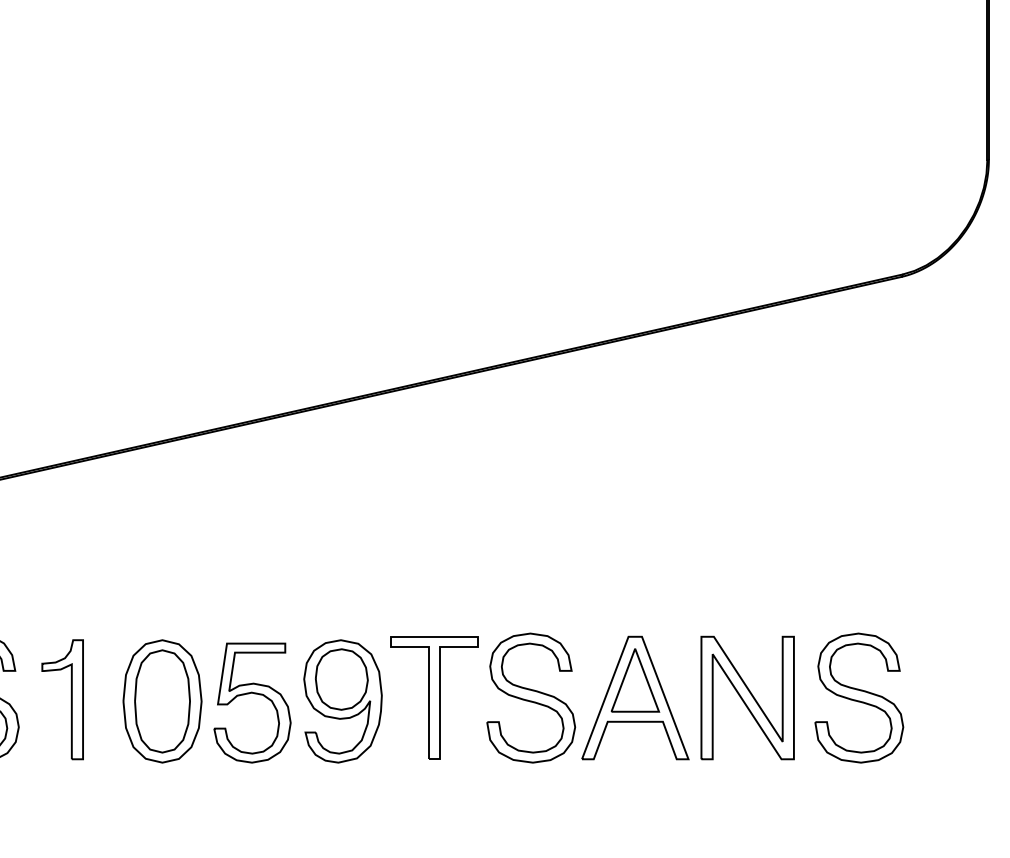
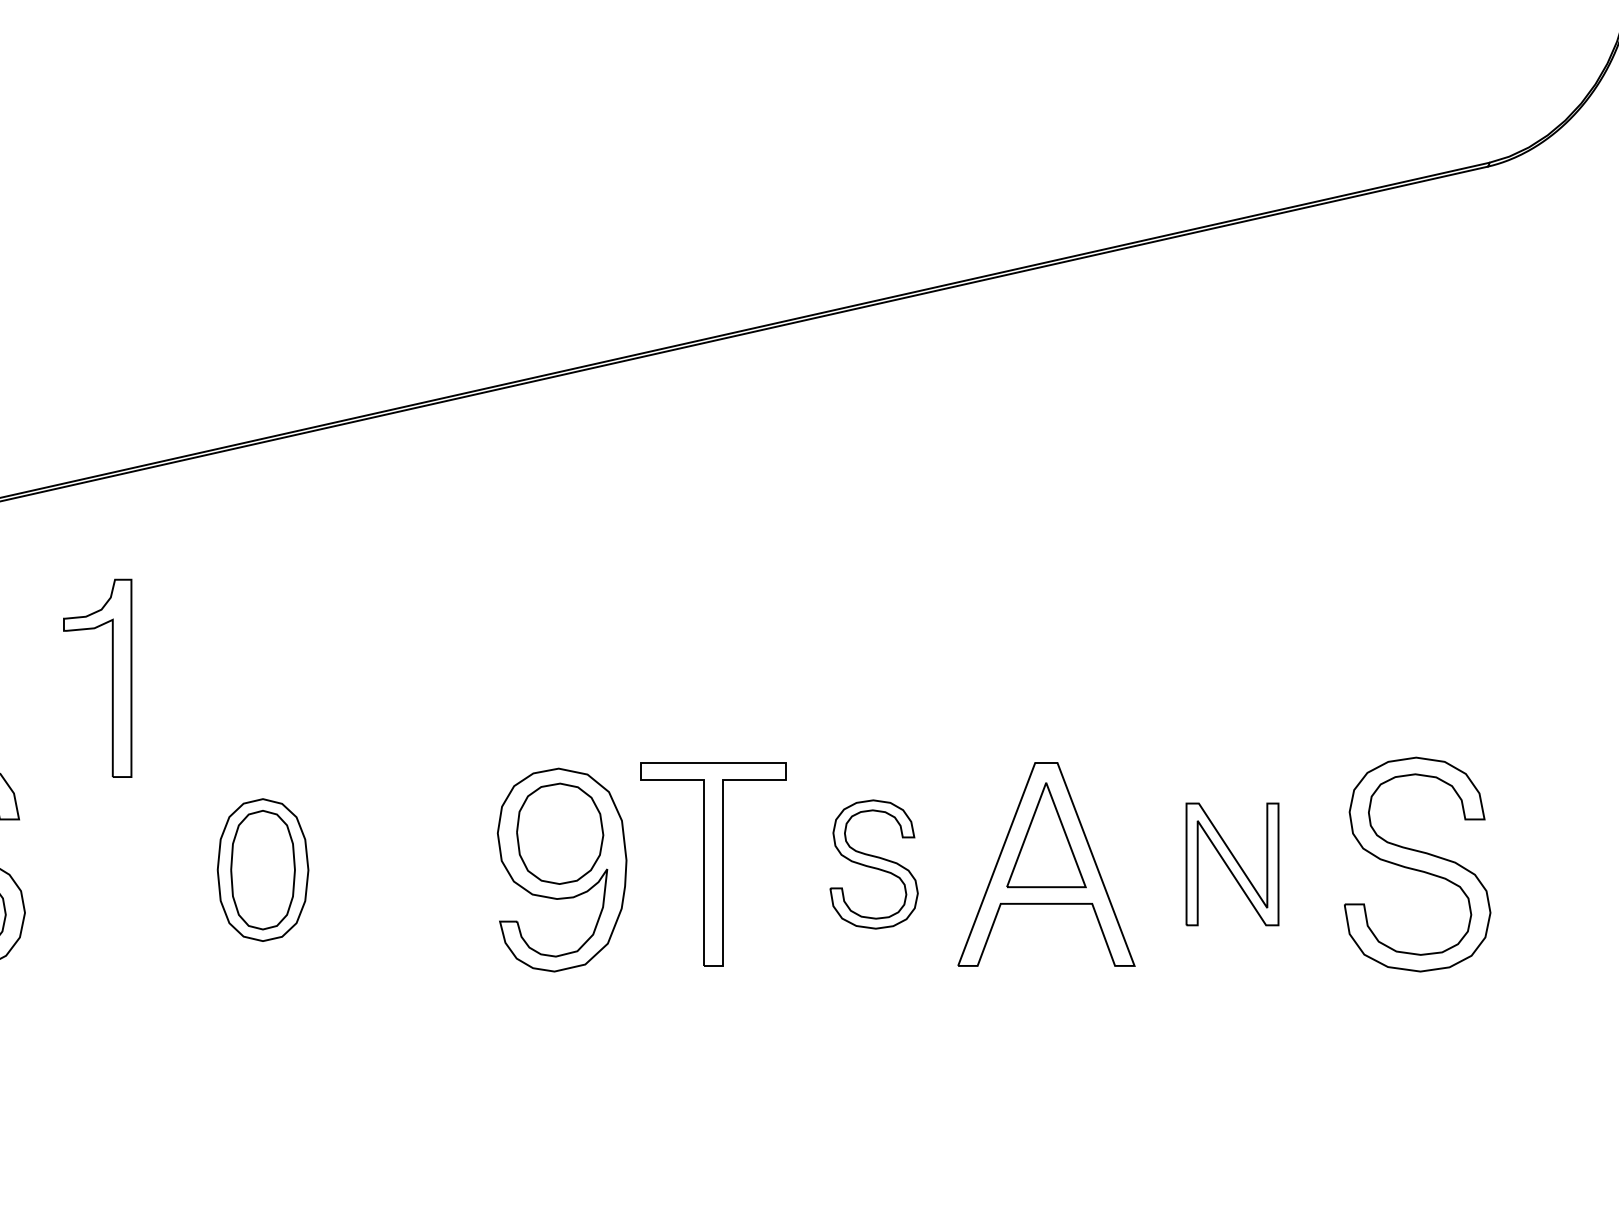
part: (254, 694) -> (415, 858), removed
part: (531, 697) -> (874, 863), size x0.6
part: (747, 697) -> (1232, 863), size x0.6
part: (70, 699) -> (110, 678), moved
part: (162, 701) -> (263, 870), size x0.7

